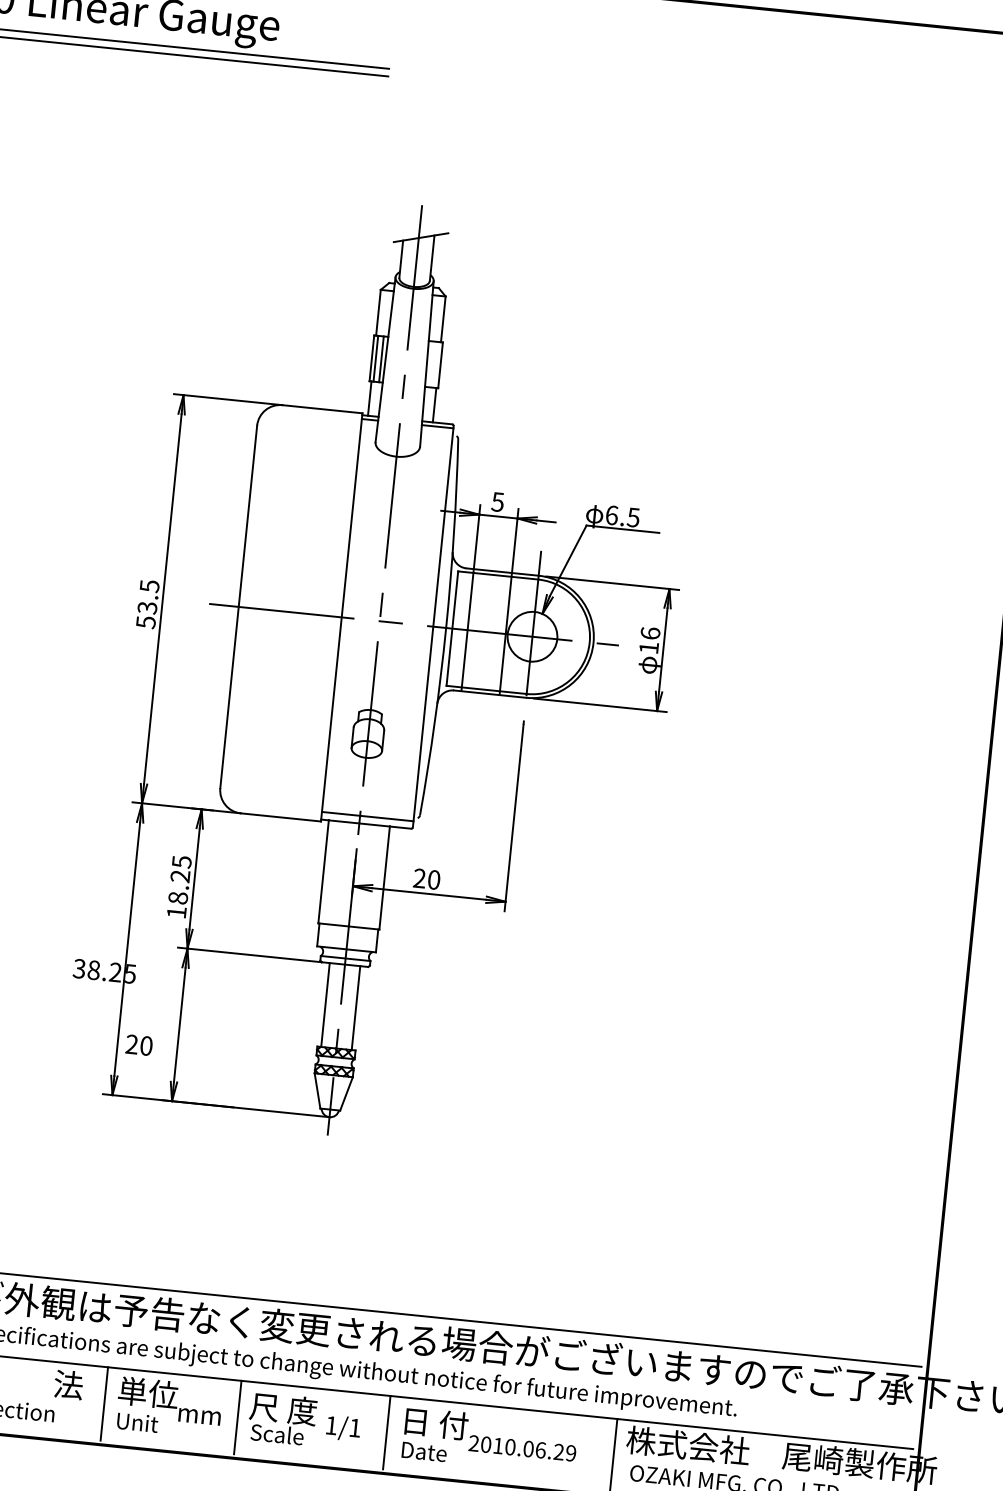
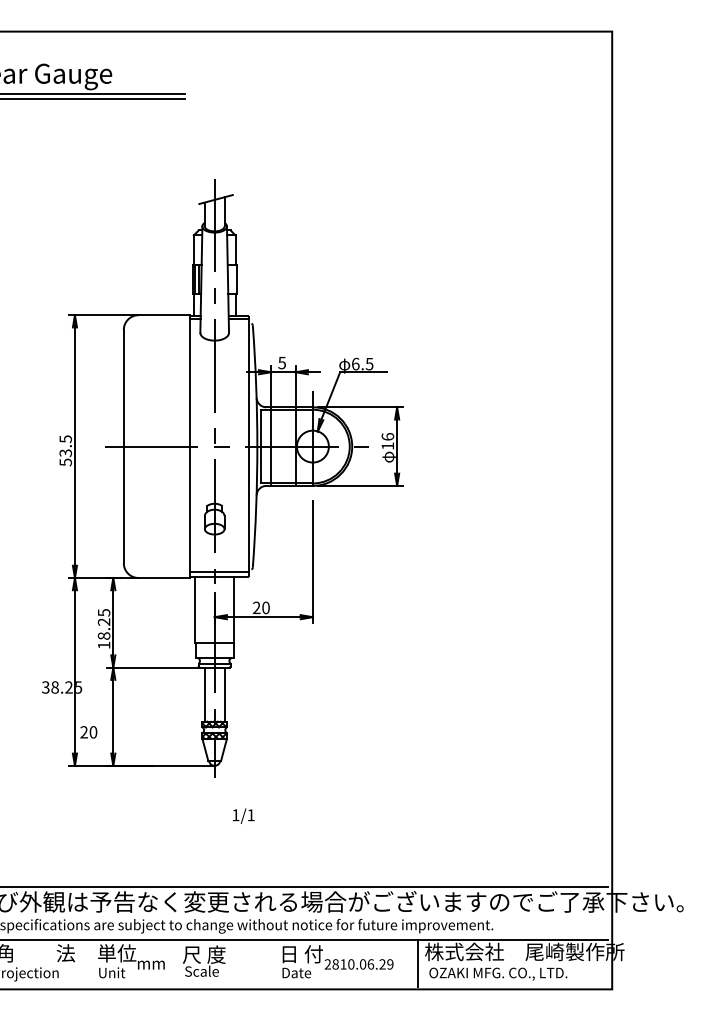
line: (104, 1402) -> (89, 962), removed
line: (237, 1416) -> (175, 962), removed
text: (343, 1427) -> (243, 815), moved
line: (386, 1431) -> (271, 962), removed
text: (485, 1444) -> (335, 964), 2010.06.29 -> 2810.06.29

